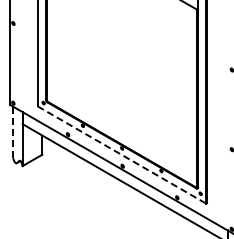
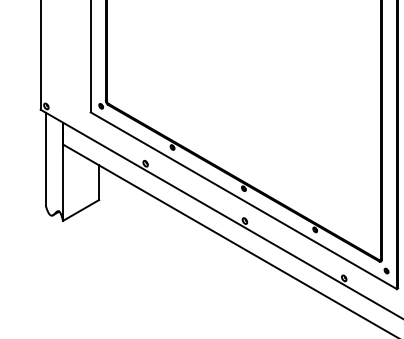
line: (13, 132) -> (46, 159), dashed -> solid
line: (122, 155) -> (244, 201), dashed -> solid

